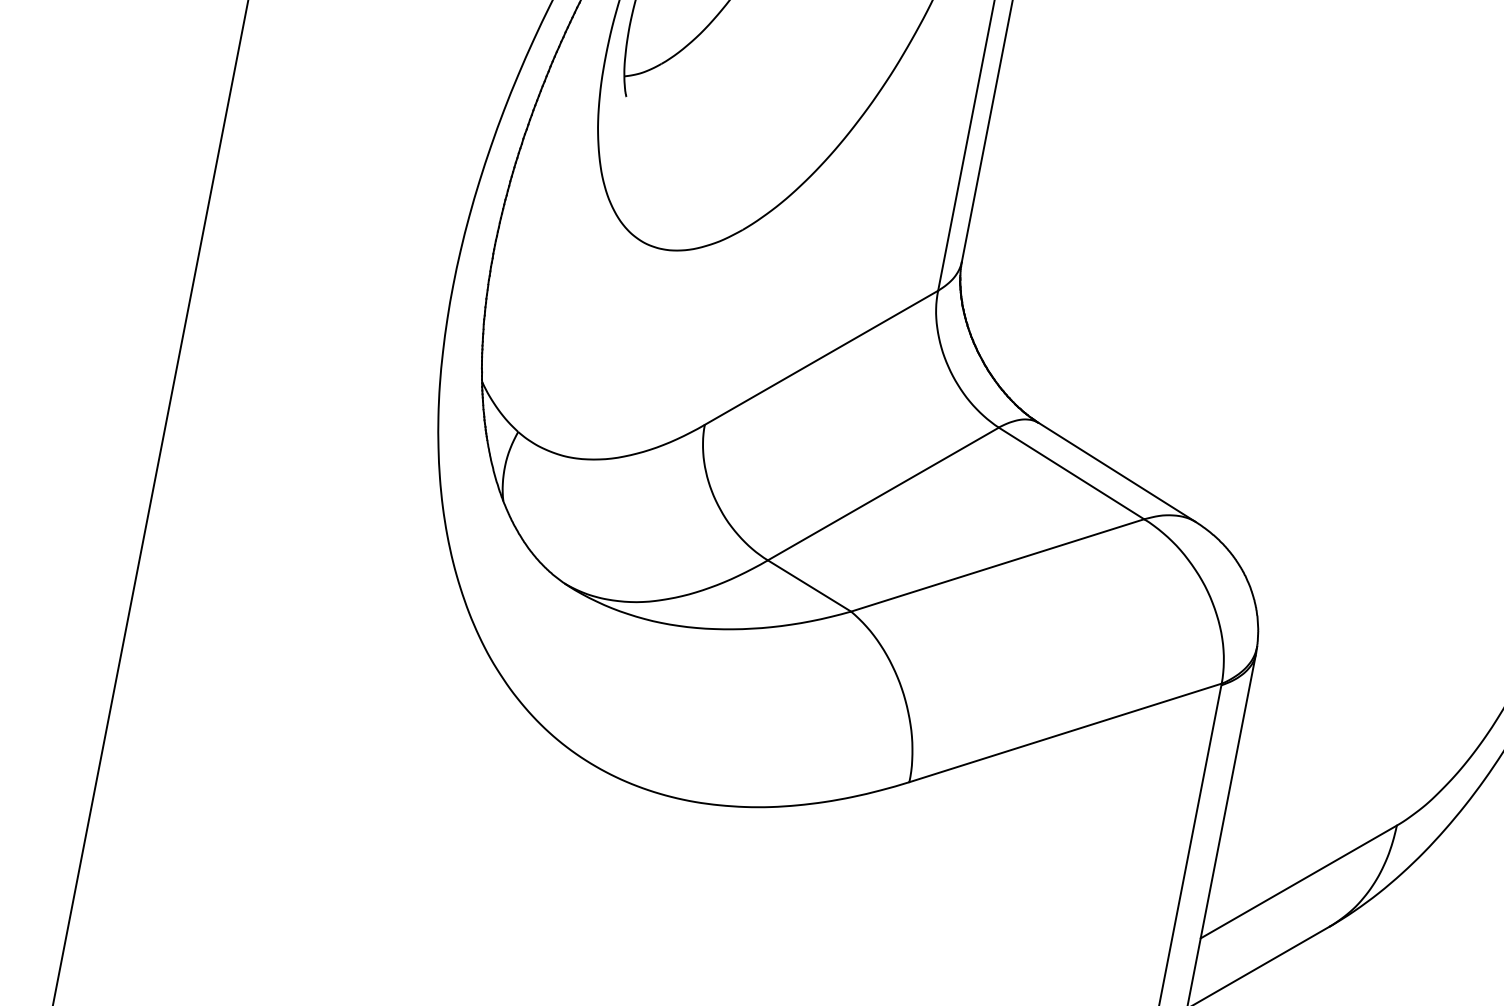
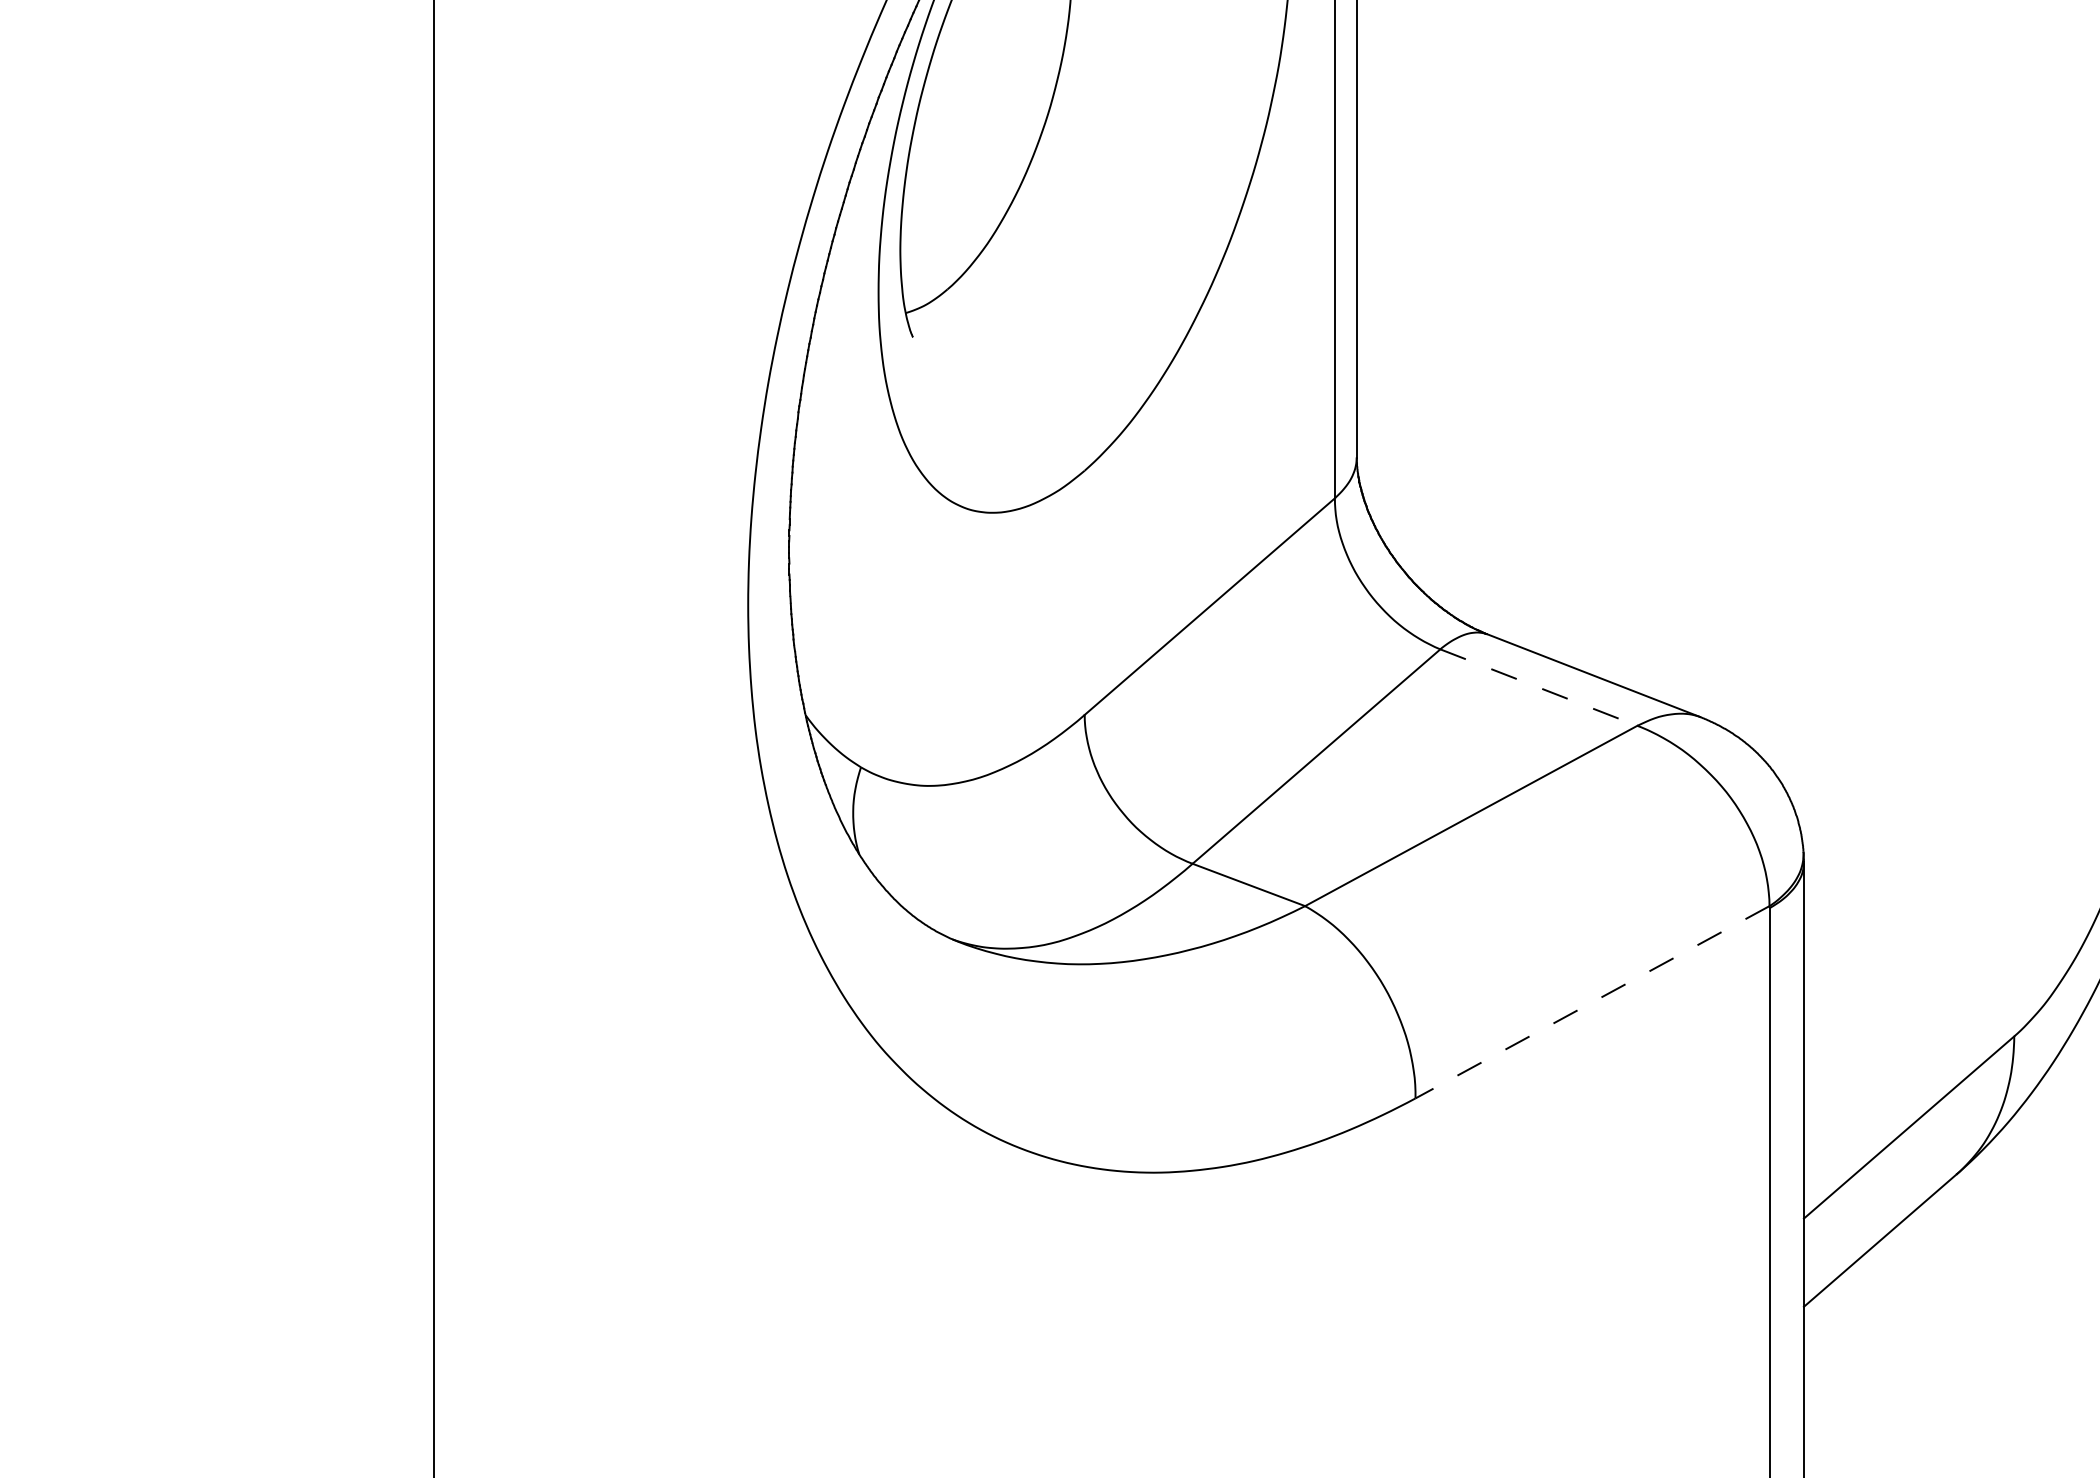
line: (1071, 473) -> (1538, 687), solid -> dashed
line: (1065, 733) -> (1592, 1002), solid -> dashed

